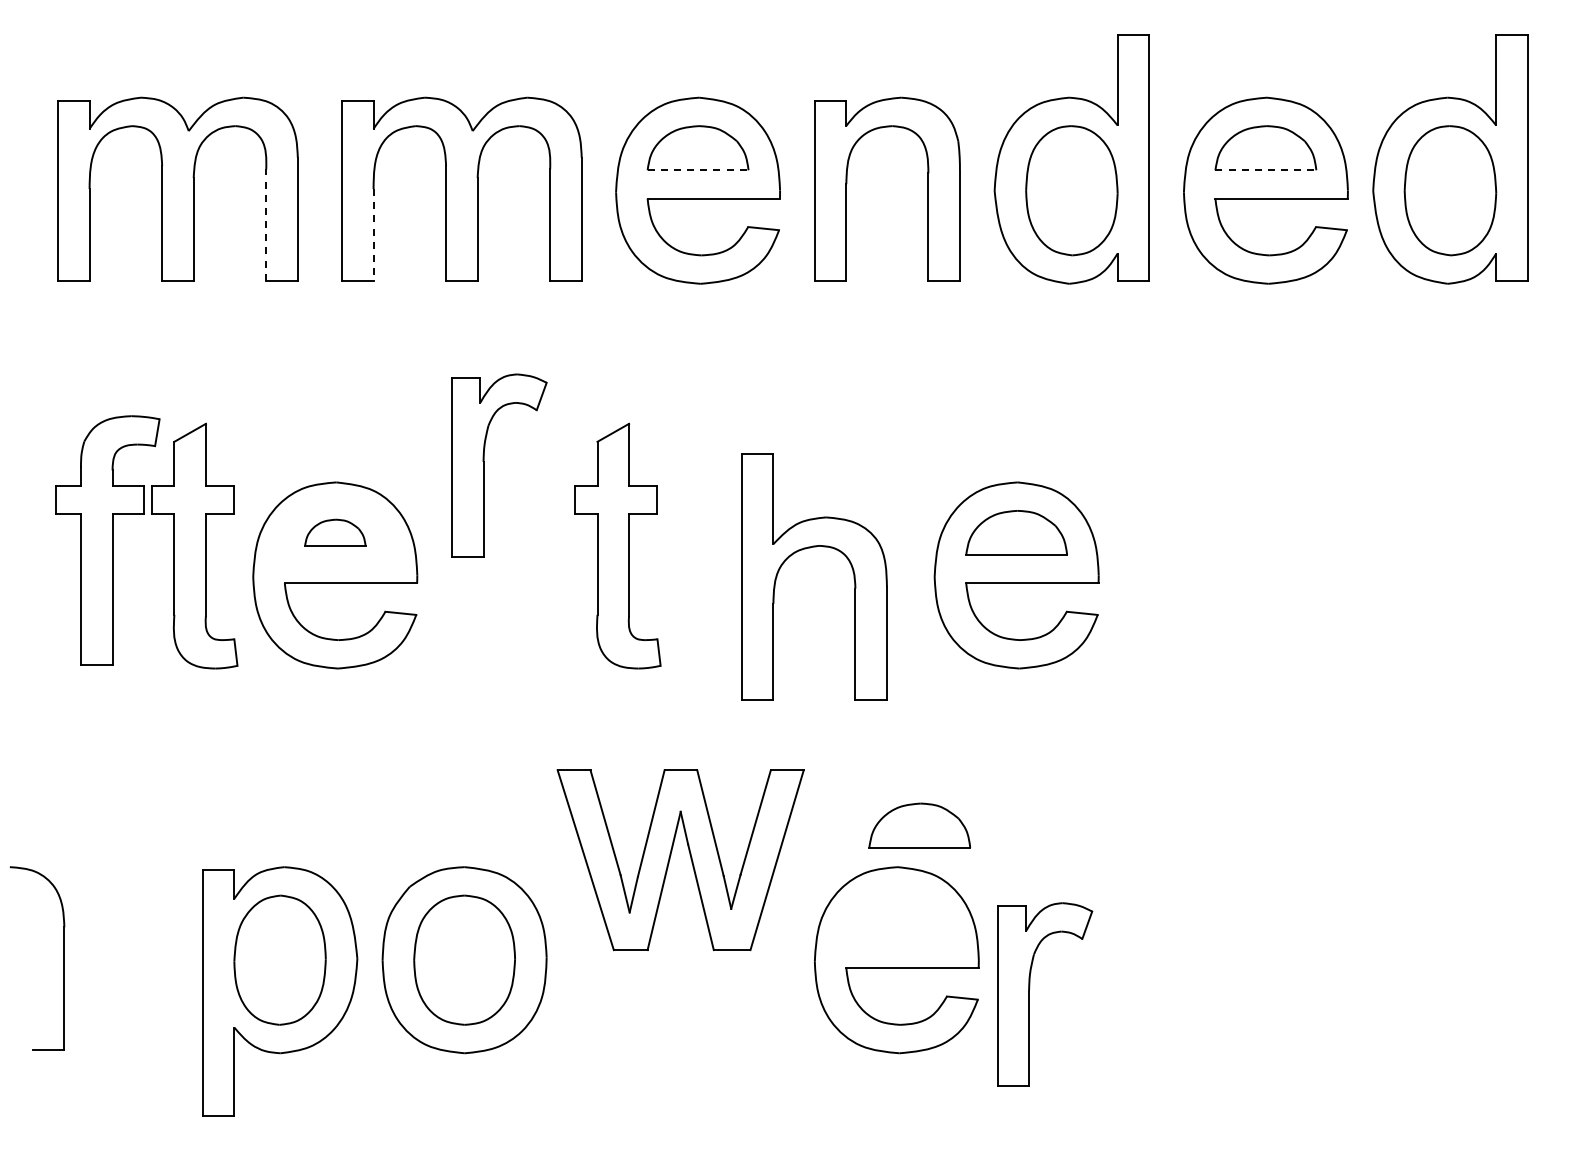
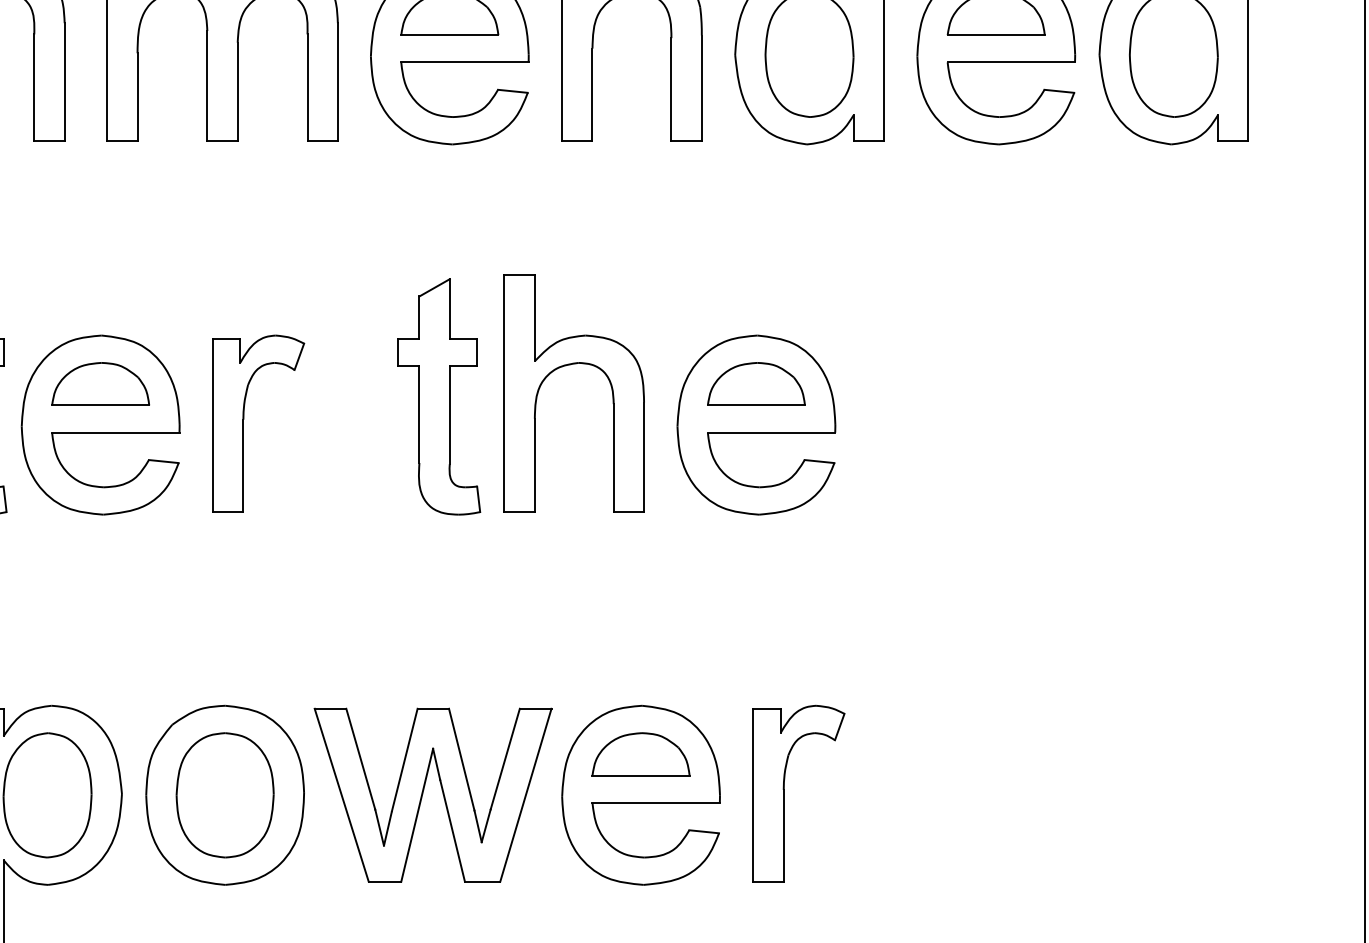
line: (698, 170) -> (450, 35), dashed -> solid
line: (1266, 170) -> (996, 35), dashed -> solid
line: (266, 225) -> (34, 88), dashed -> solid
line: (373, 234) -> (137, 96), dashed -> solid
part: (484, 465) -> (244, 423), moved
part: (335, 532) -> (100, 383), size x1.67
part: (617, 545) -> (438, 396), moved
part: (810, 548) -> (570, 365), moved
part: (919, 825) -> (640, 754), moved
part: (670, 859) -> (423, 794), moved
part: (1029, 994) -> (784, 793), moved

